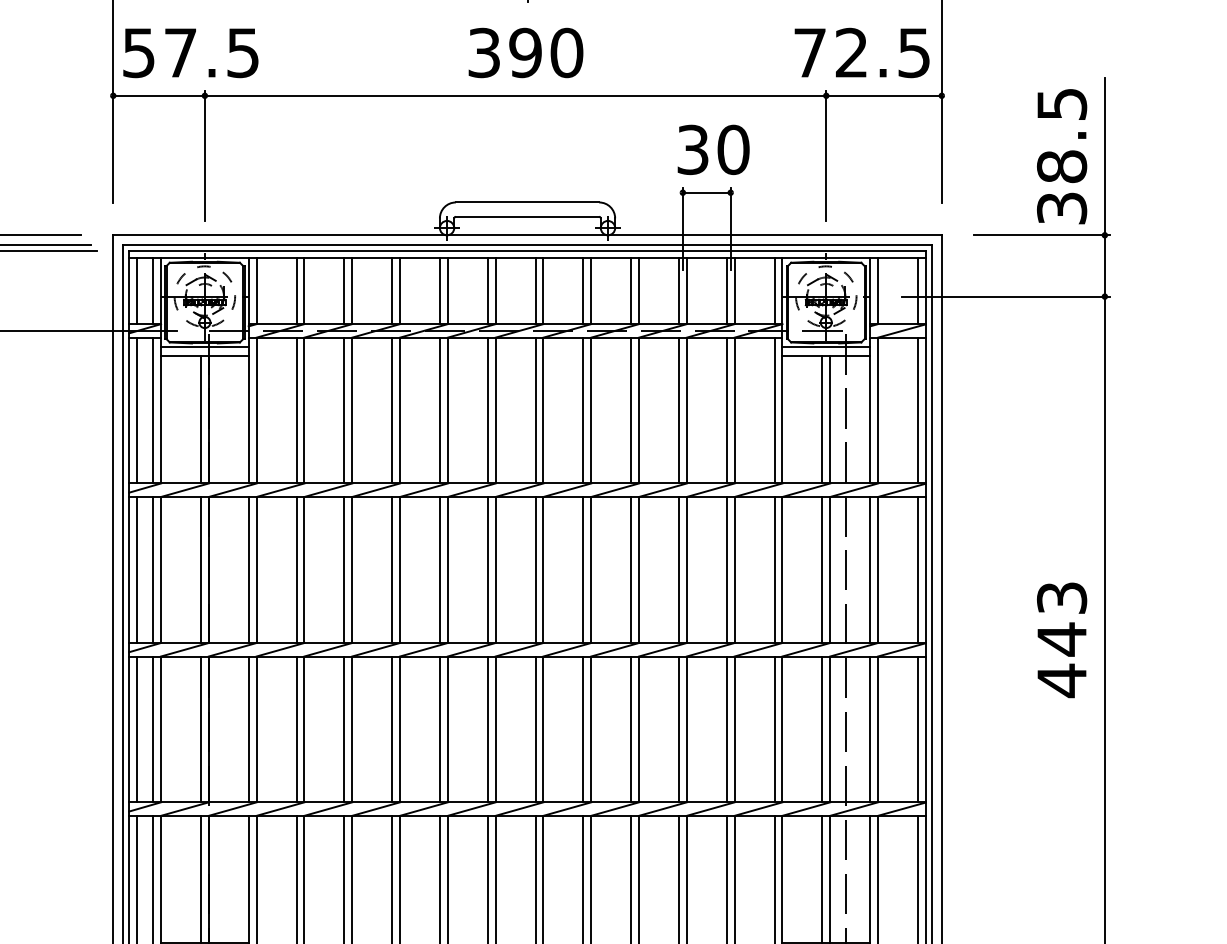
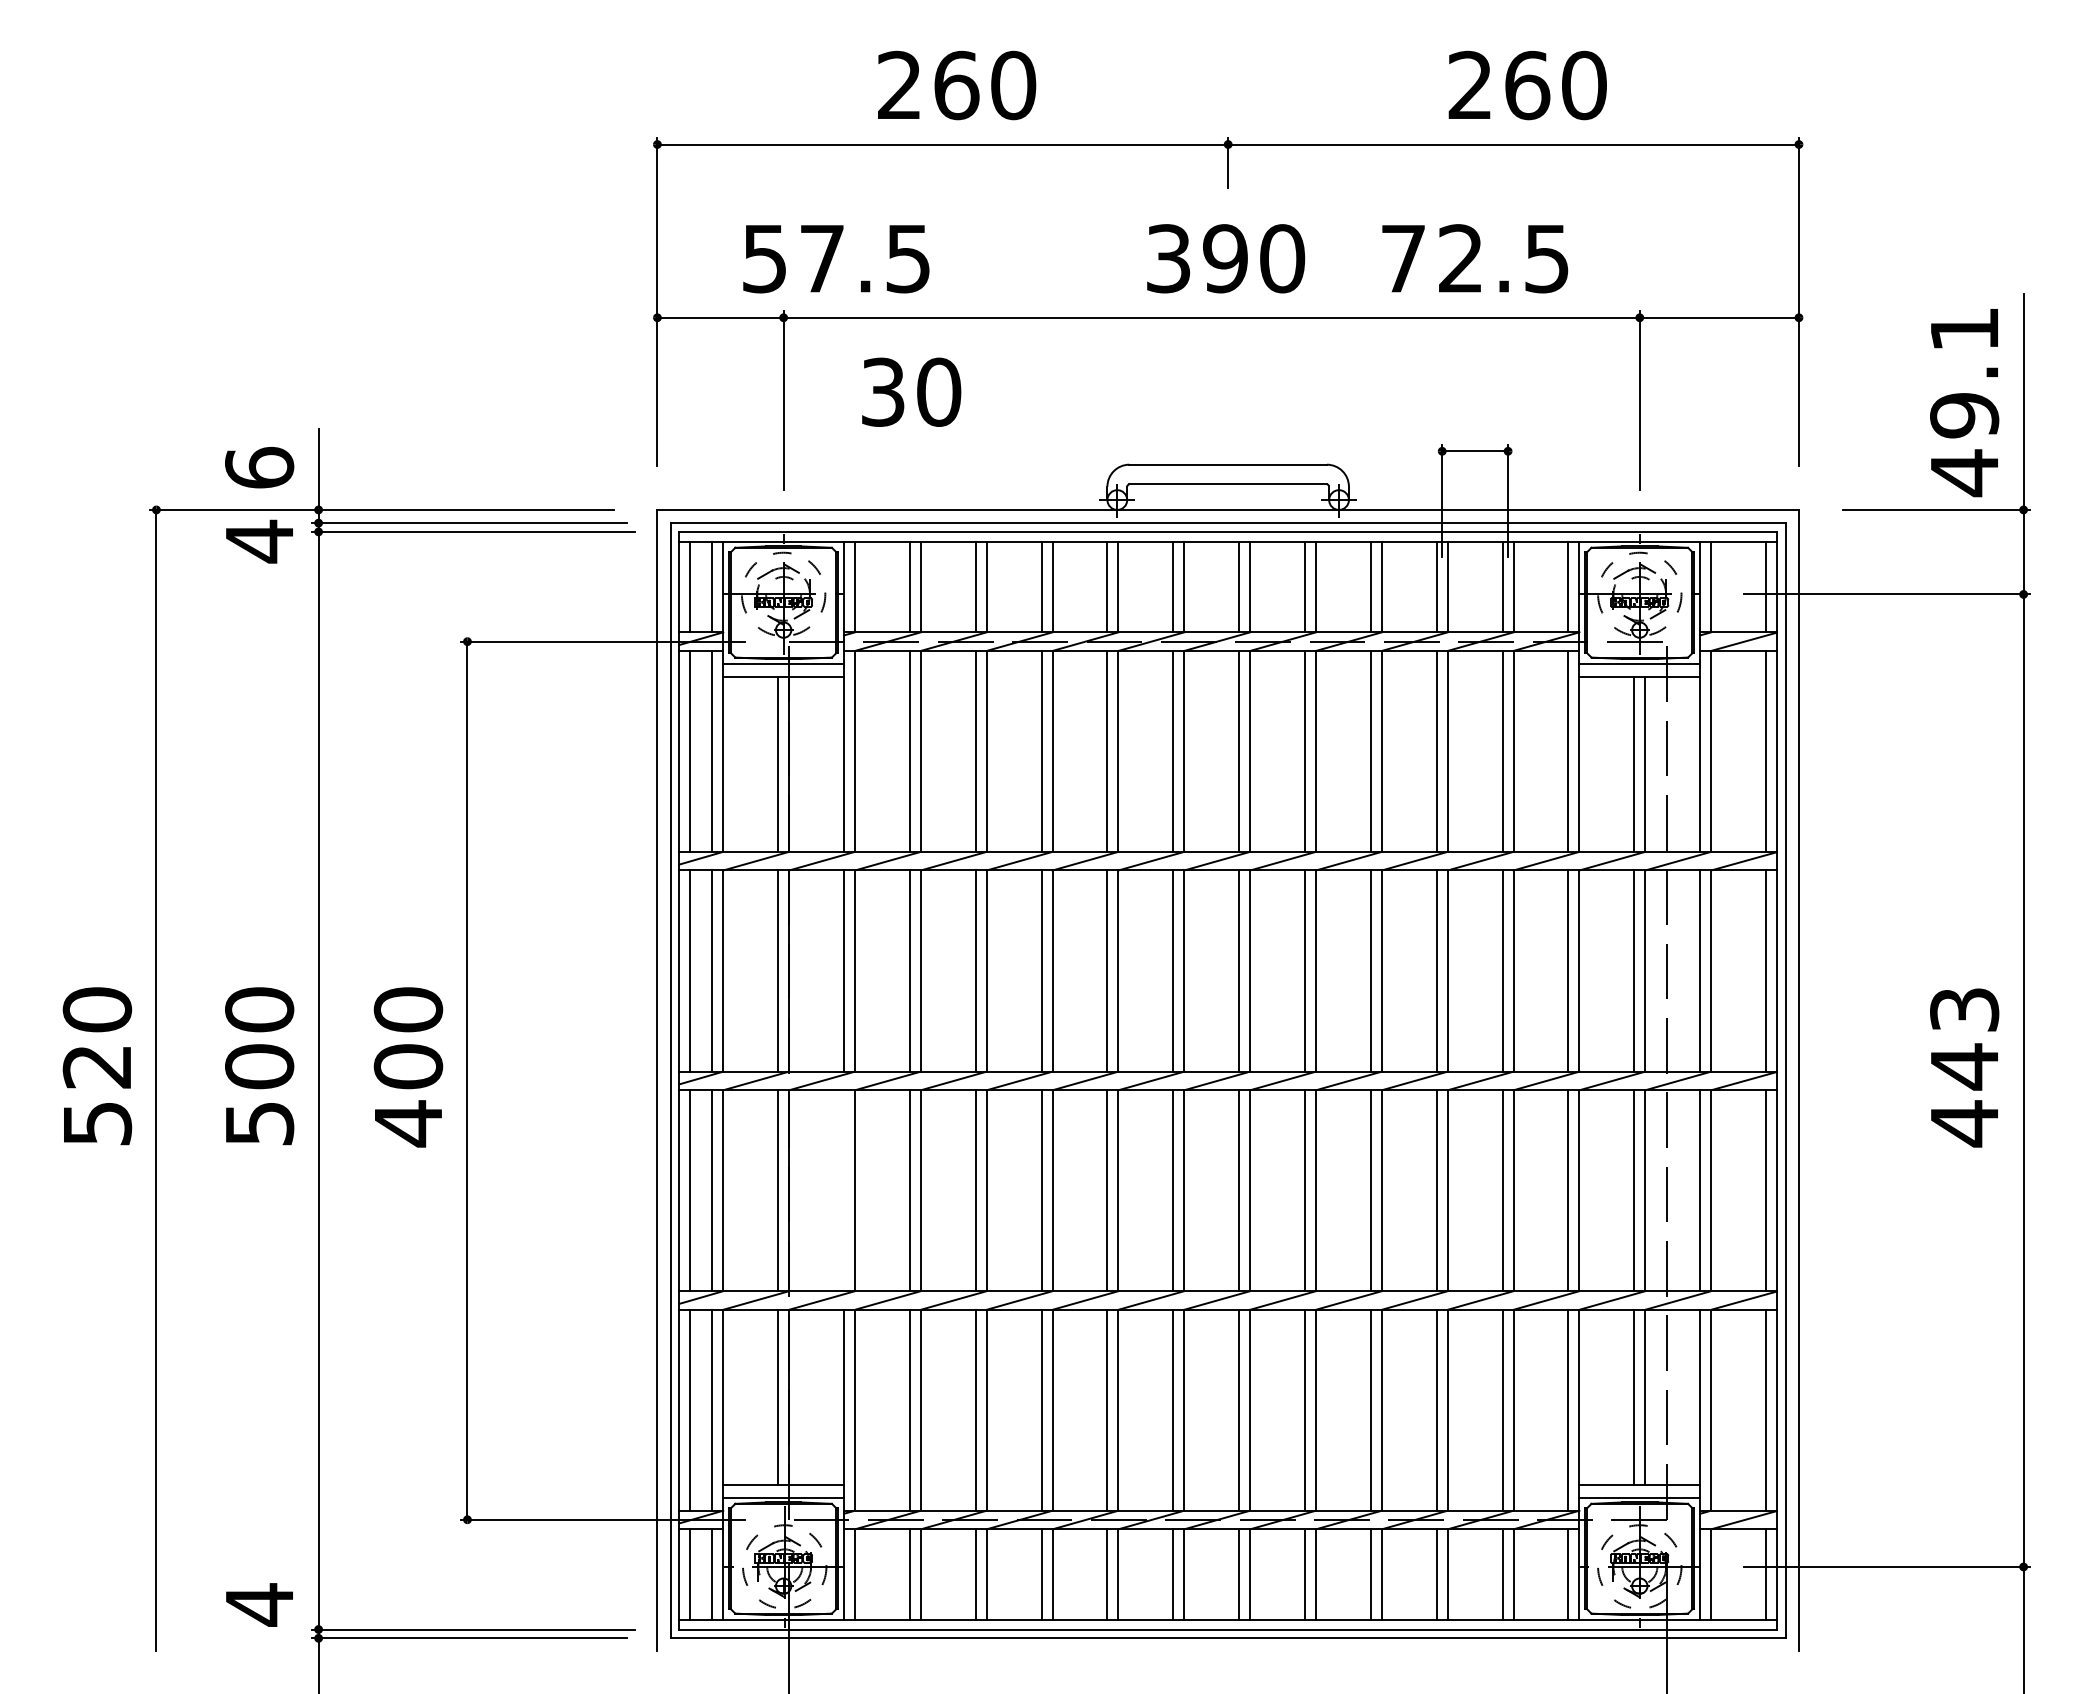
text: (862, 52) -> (1475, 258), moved
text: (190, 53) -> (836, 259), moved
text: (713, 149) -> (911, 391), moved
text: (1061, 157) -> (1964, 402), 38.5 -> 49.1
line: (249, 729) -> (844, 1190), removed

